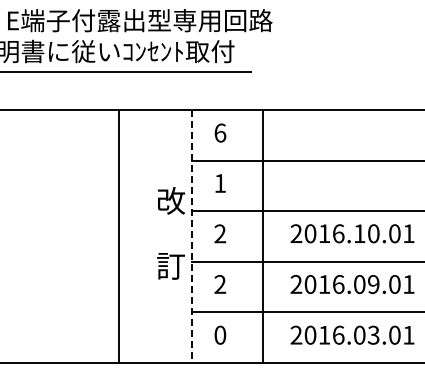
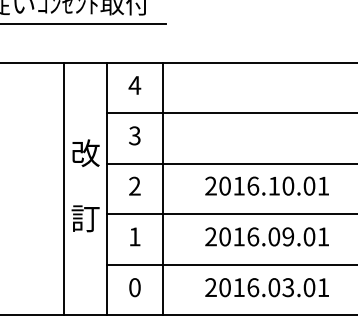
text: (219, 132) -> (134, 84), 6 -> 4
text: (219, 183) -> (134, 135), 1 -> 3
line: (118, 236) -> (64, 188), moved
line: (263, 236) -> (163, 188), moved
line: (192, 237) -> (107, 189), dashed -> solid
text: (220, 284) -> (135, 236), 2 -> 1

